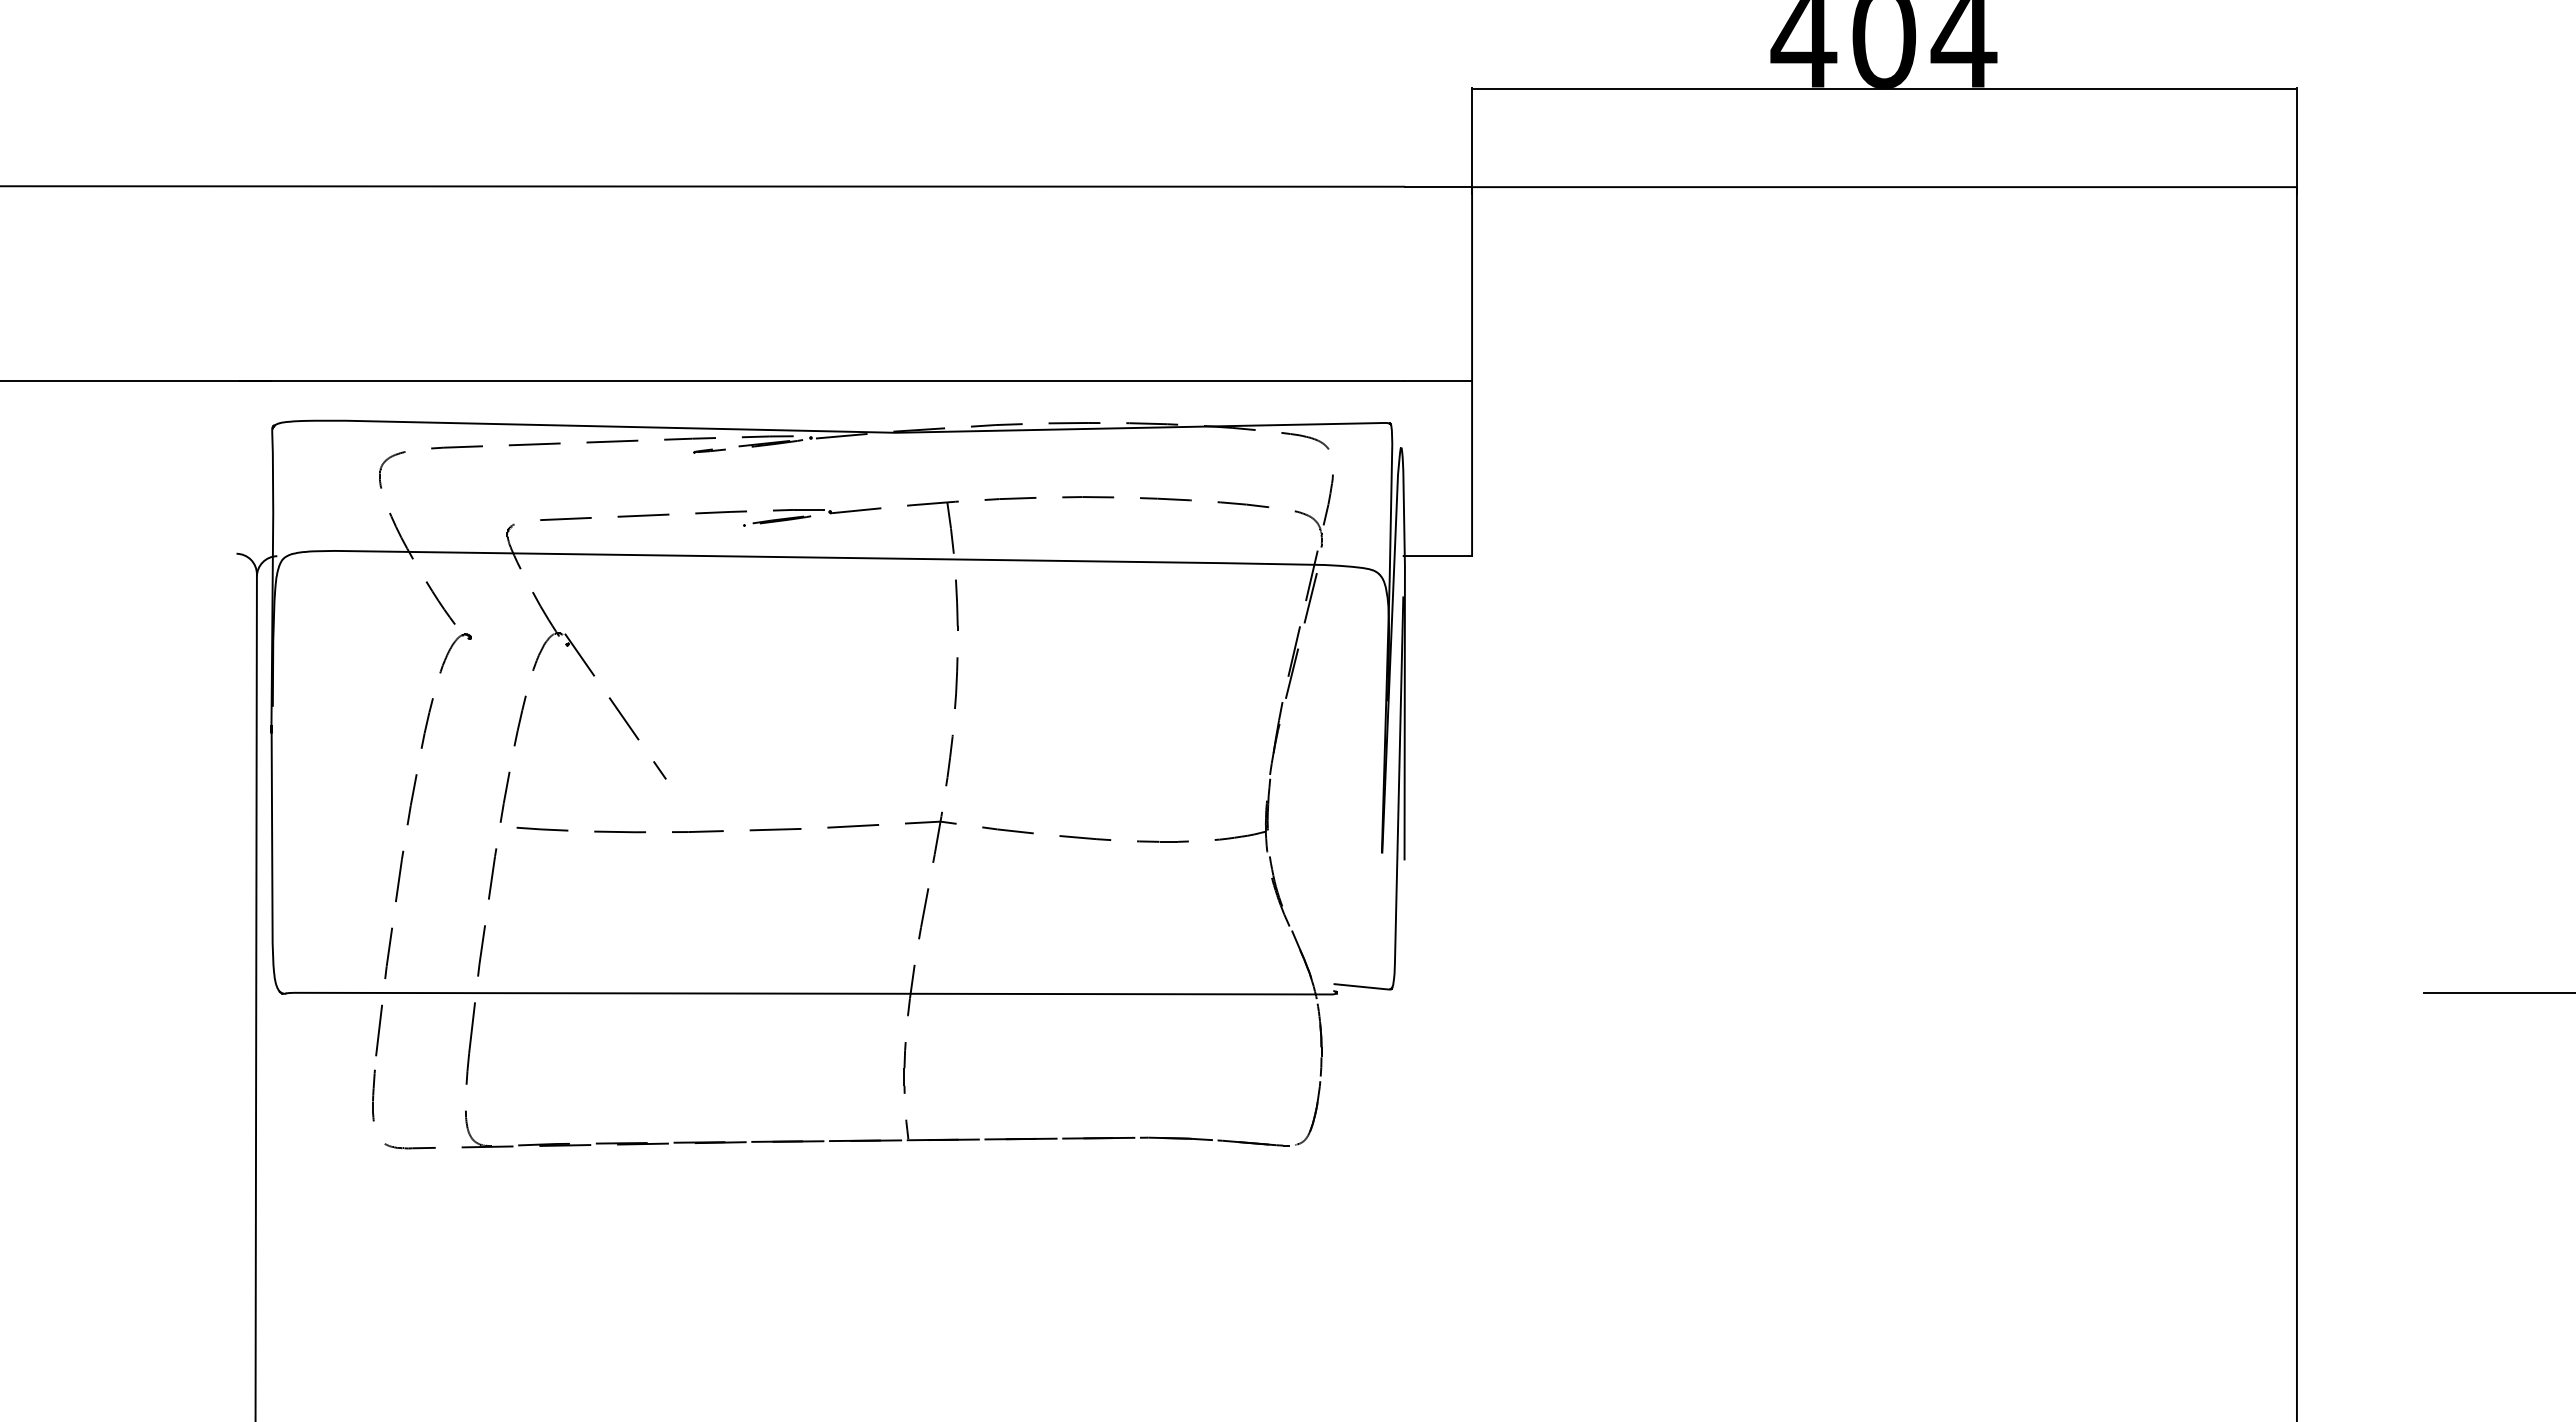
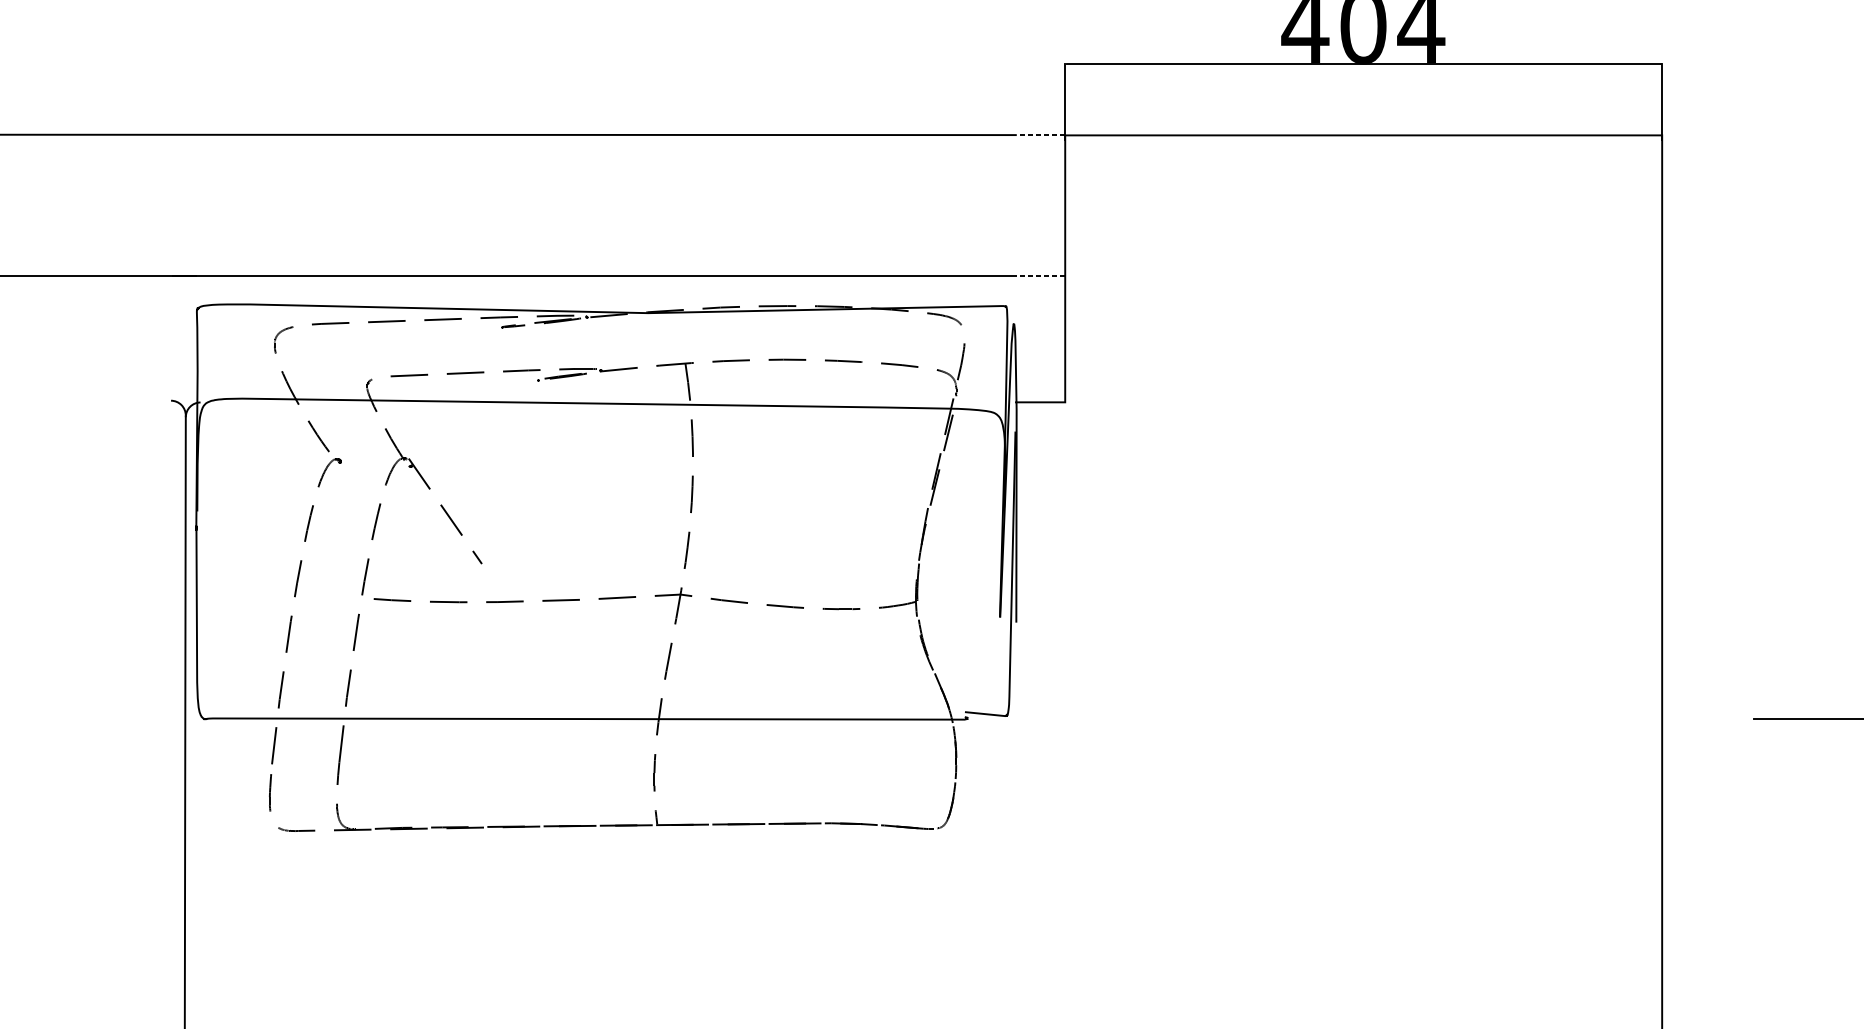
line: (1438, 187) -> (1040, 135), solid -> dashed
line: (1438, 381) -> (1040, 276), solid -> dashed

